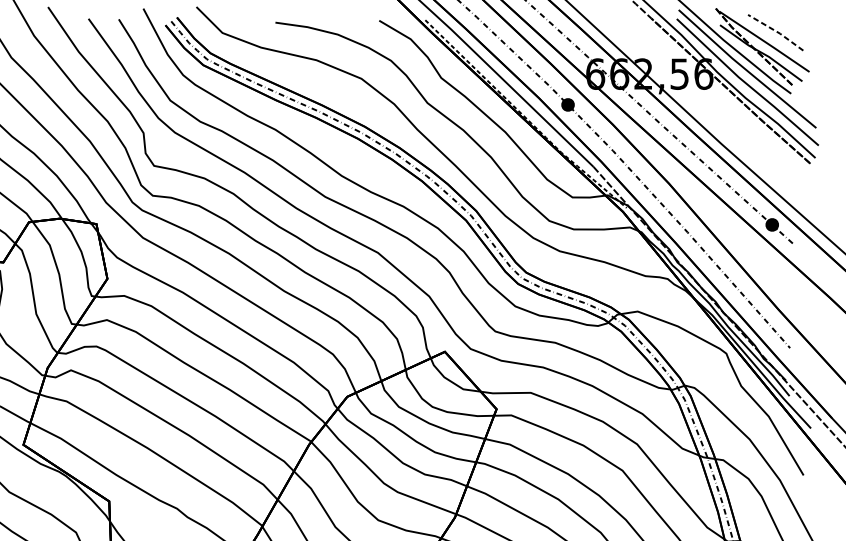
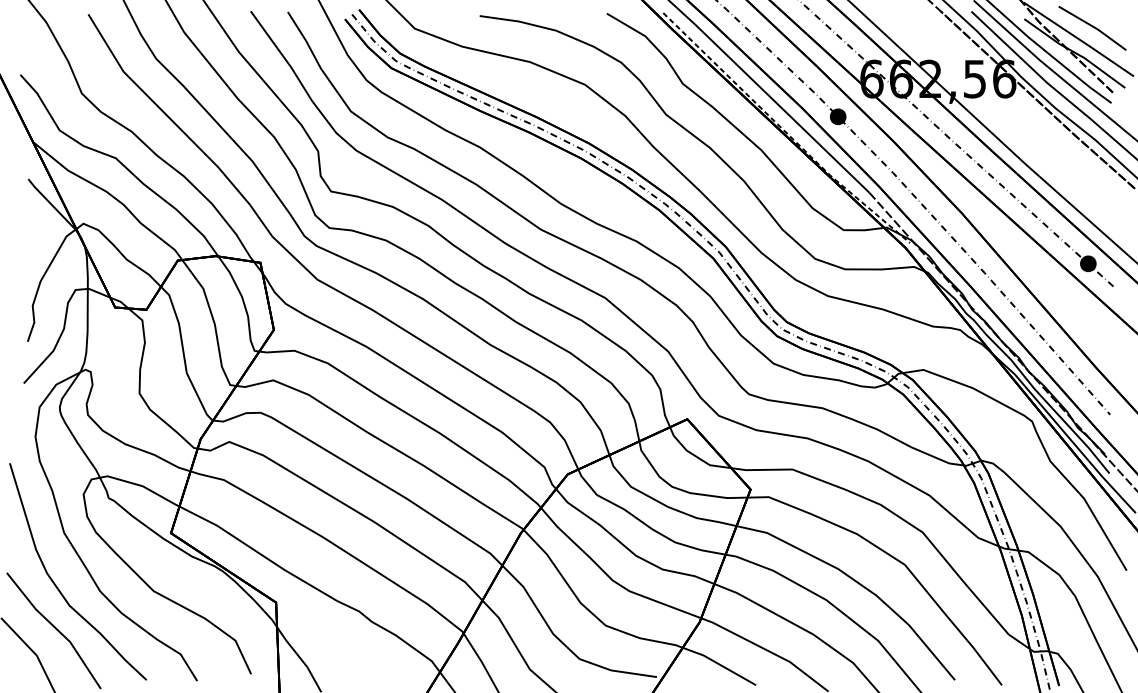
line: (776, 32) -> (1093, 27), dashed -> solid

